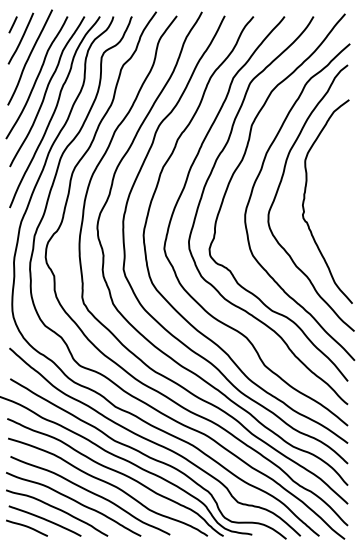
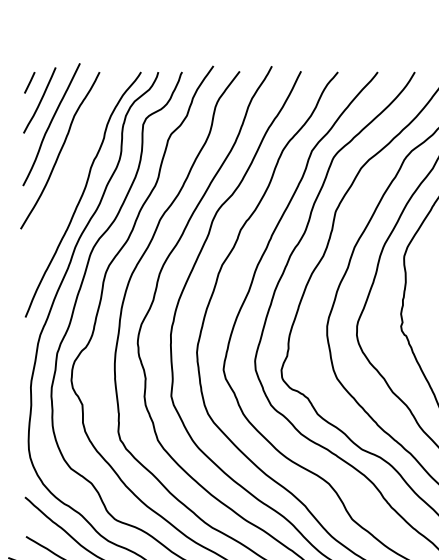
curve: (47, 90) -> (73, 166), removed

